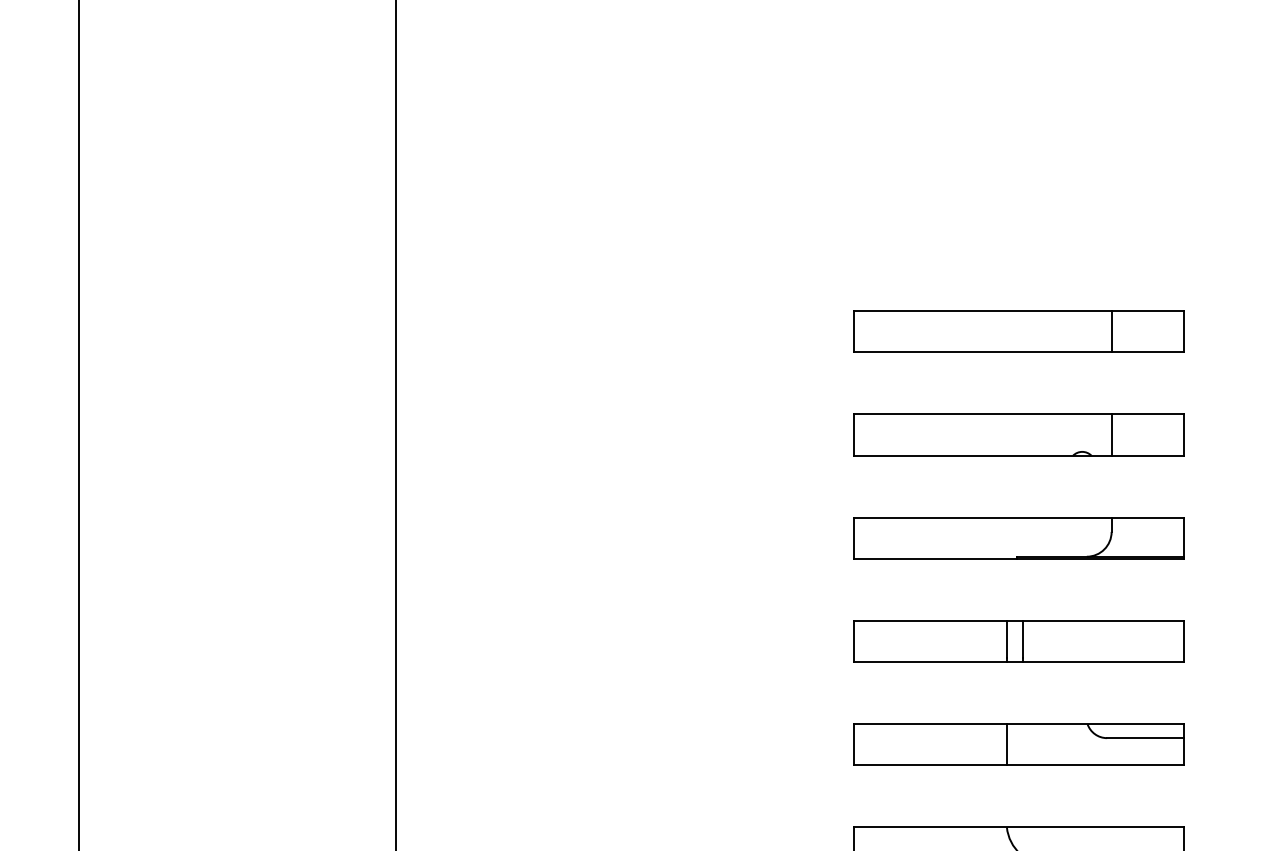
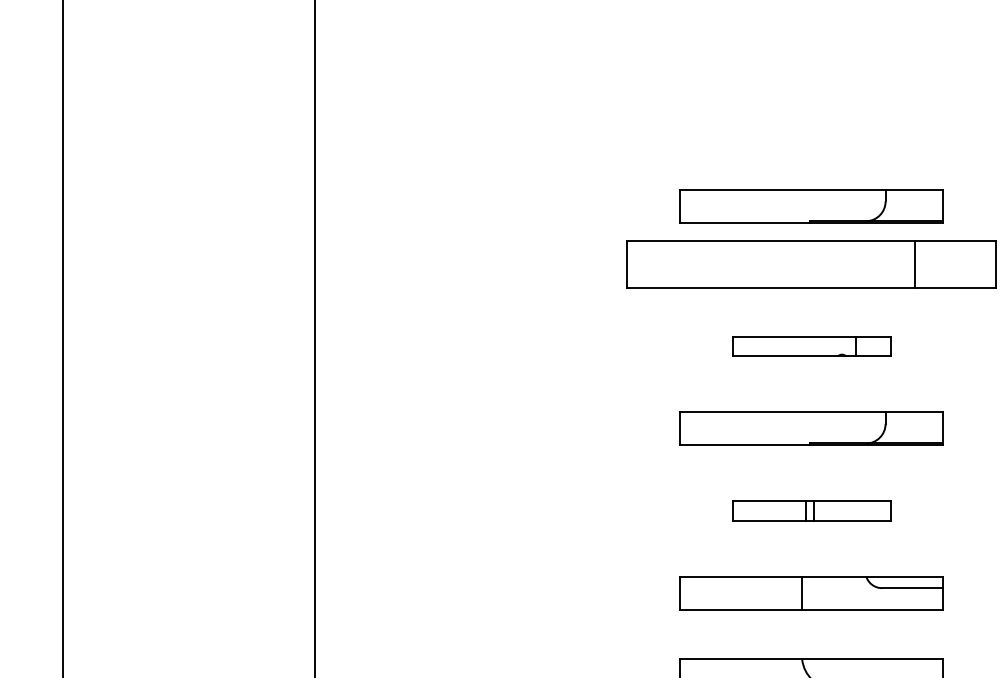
part: (1018, 259) -> (811, 206), added
part: (1018, 331) -> (811, 264), size x1.4
part: (1018, 434) -> (811, 346), size x0.6
part: (1018, 641) -> (811, 511), size x0.6

